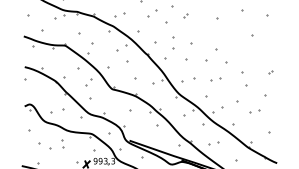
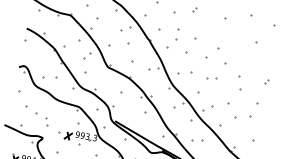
part: (254, 111) -> (243, 117), size x1.6
part: (62, 143) -> (46, 121), moved

